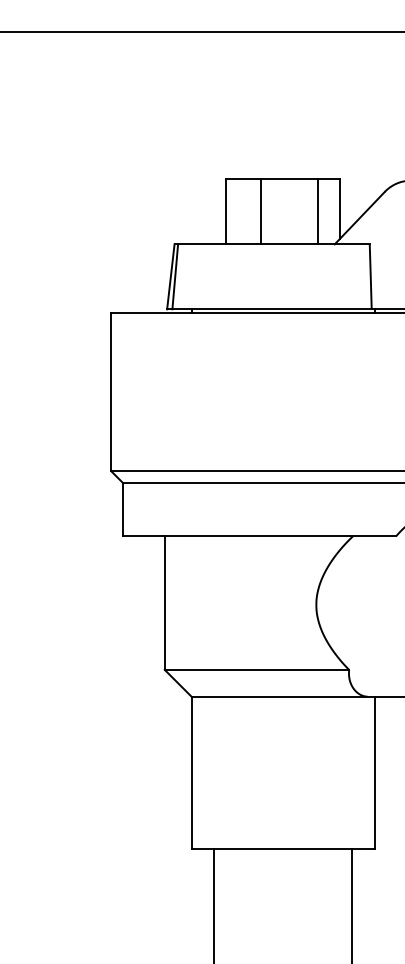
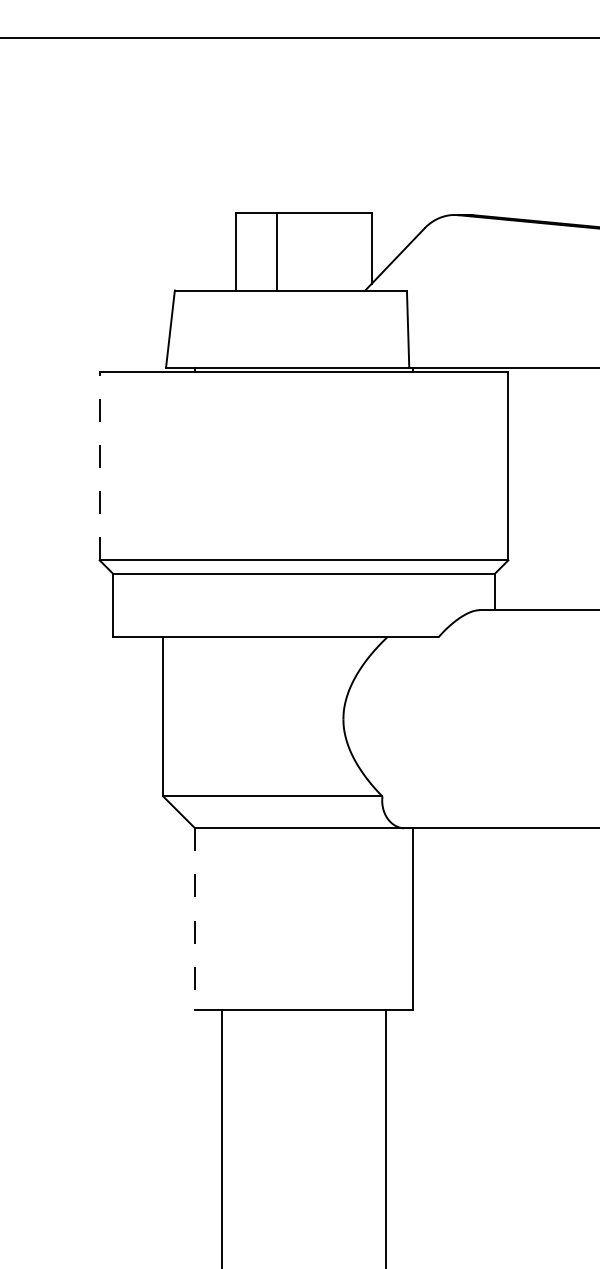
line: (318, 211) -> (345, 251), removed
line: (175, 276) -> (175, 328), removed
line: (111, 391) -> (99, 465), solid -> dashed
line: (191, 773) -> (195, 919), solid -> dashed

